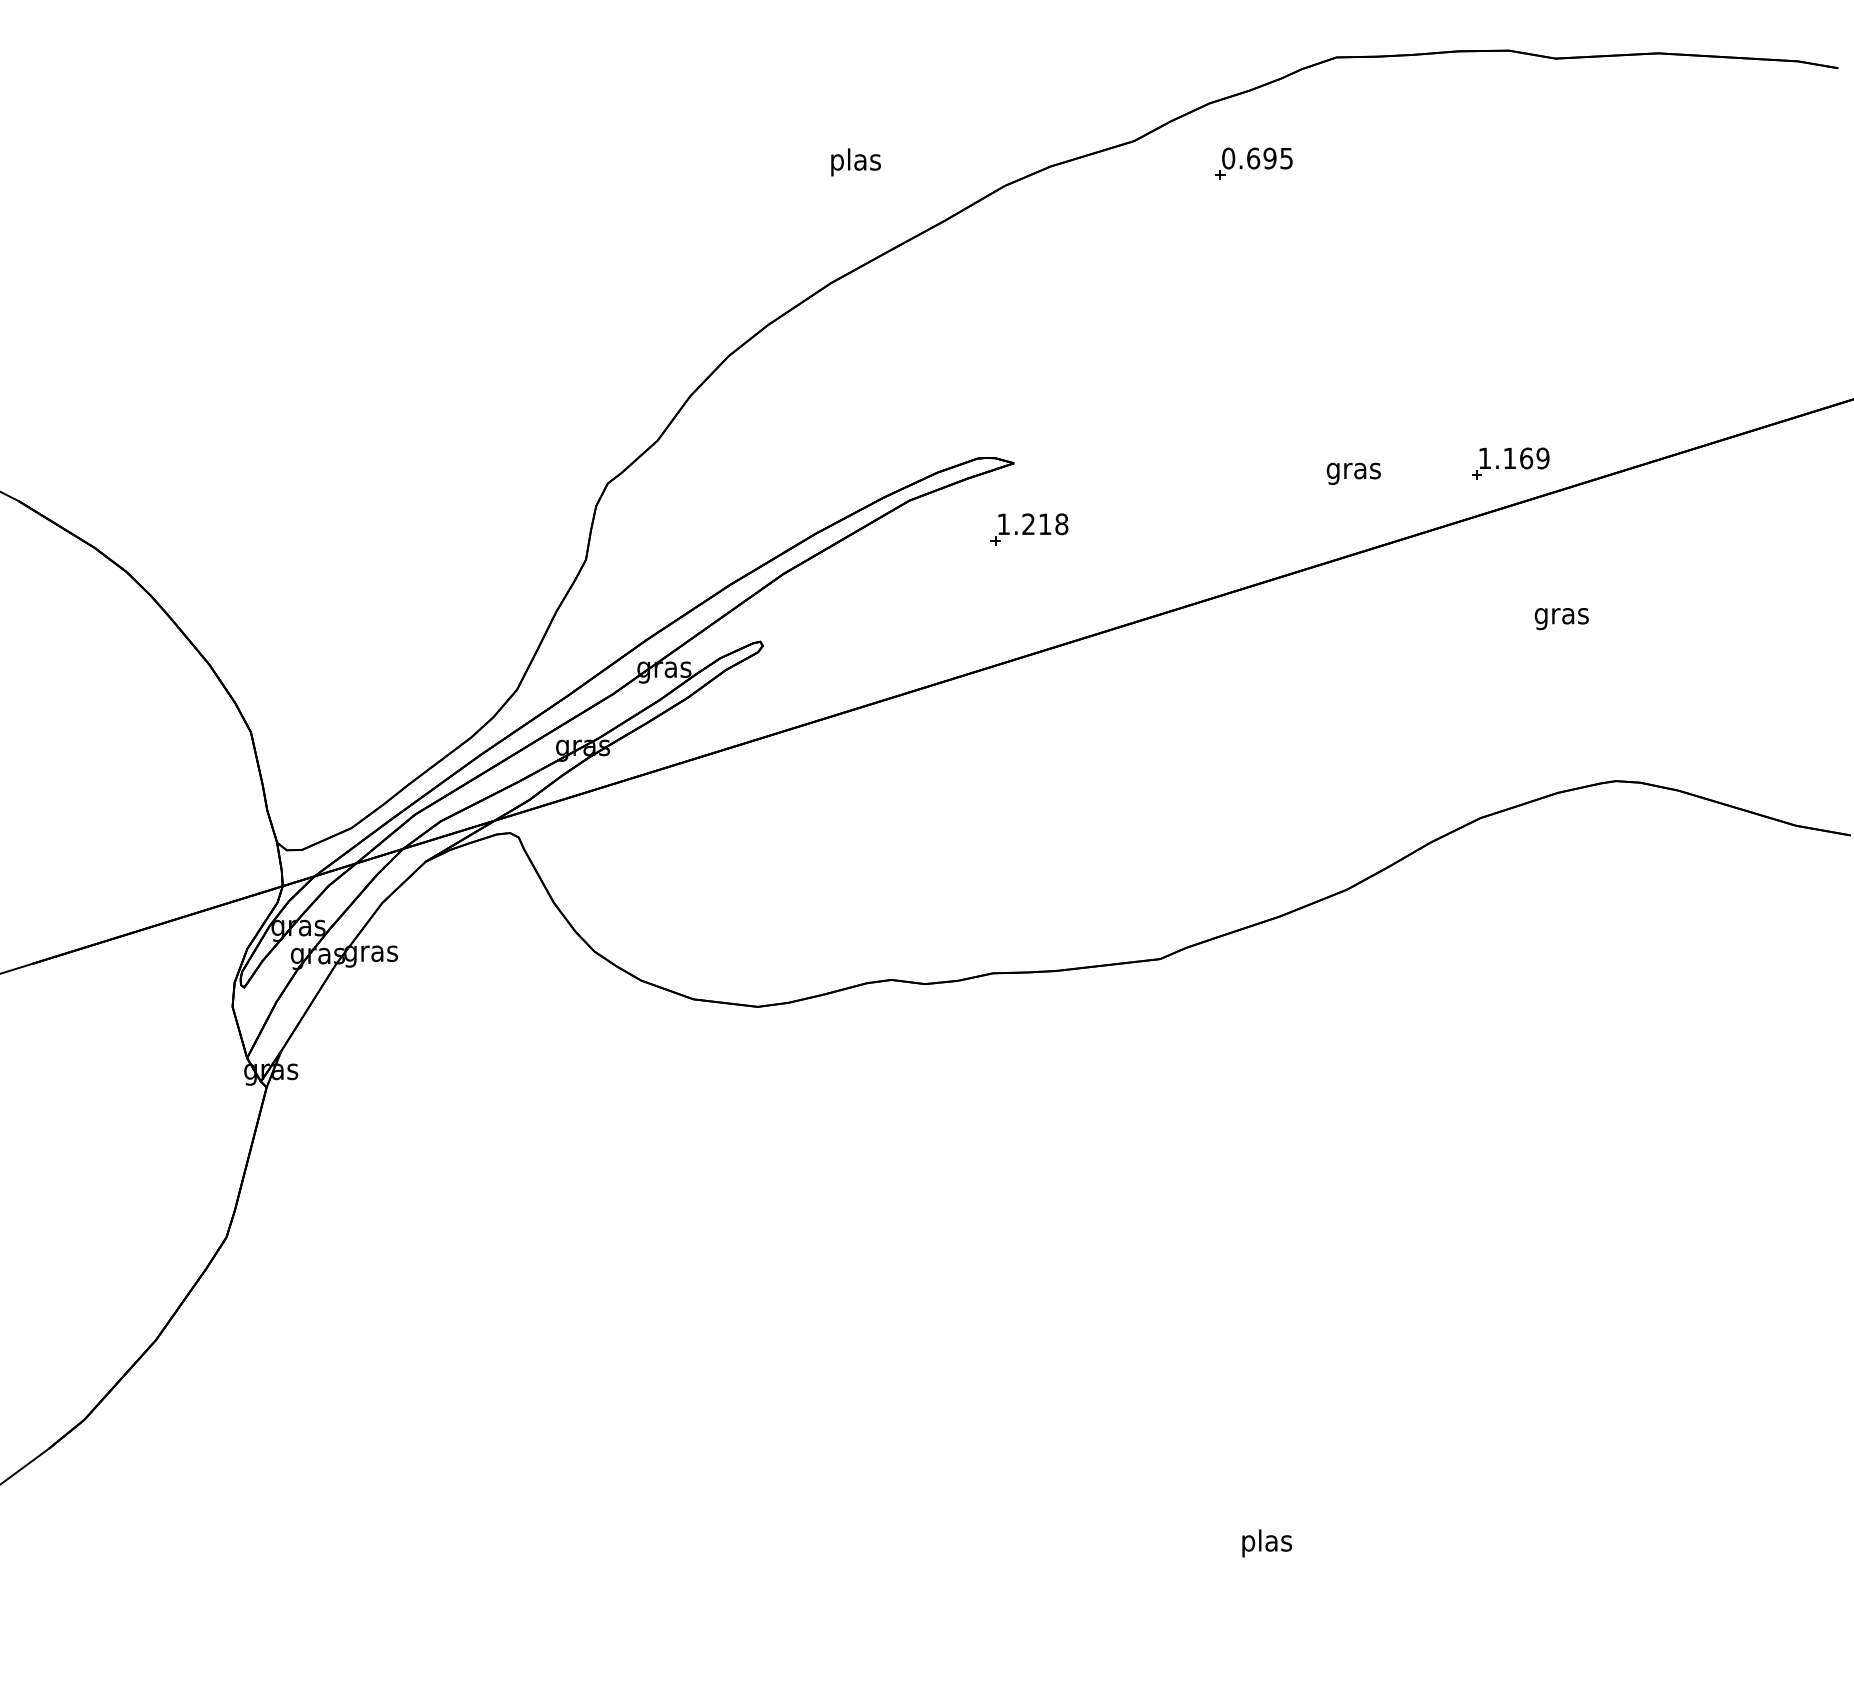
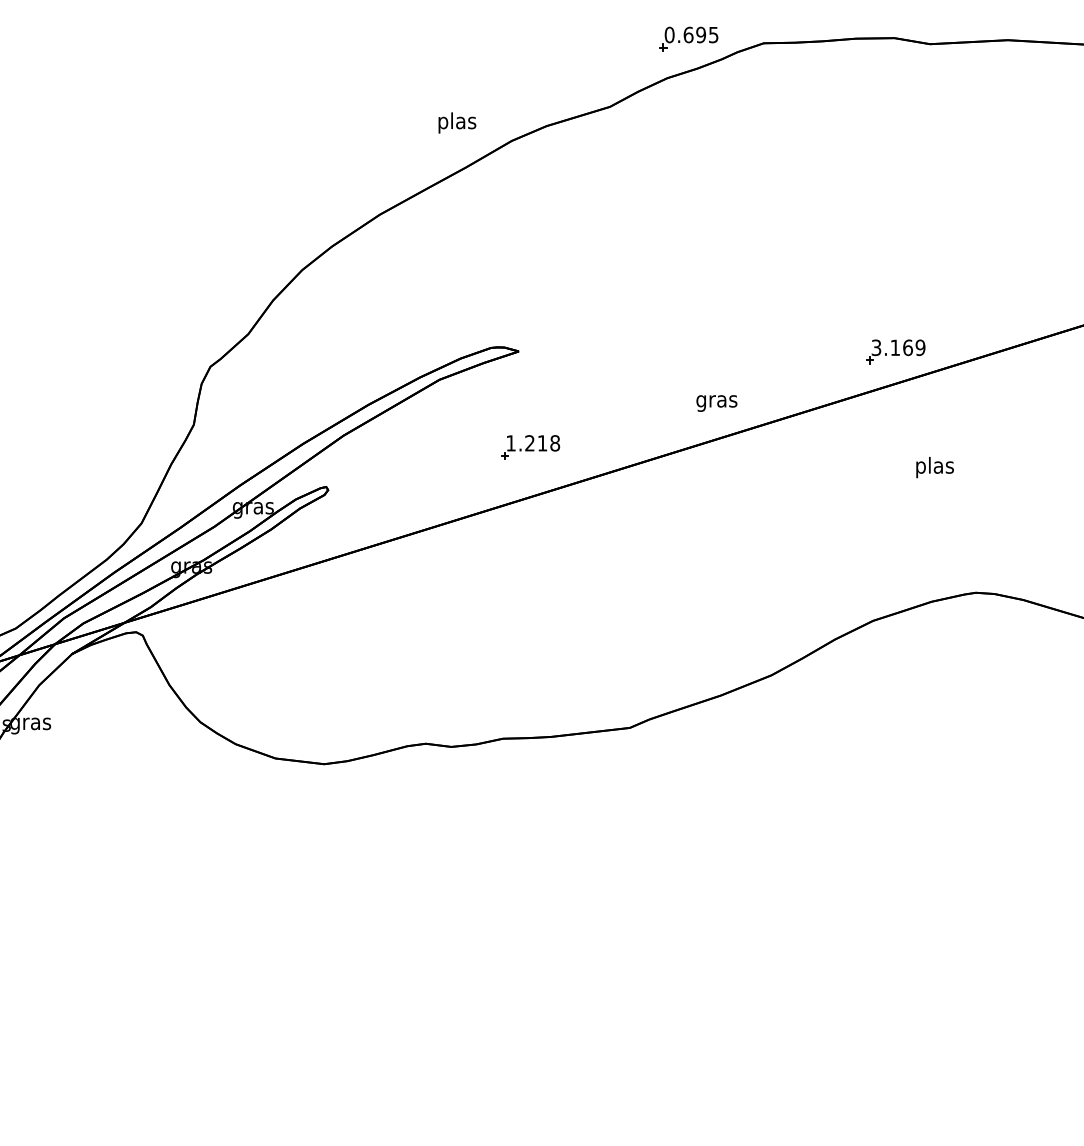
text: (855, 162) -> (456, 123), moved
part: (1253, 163) -> (688, 38), moved
text: (1484, 458) -> (876, 347), 1.169 -> 3.169
text: (1353, 473) -> (716, 403), moved
part: (1029, 529) -> (530, 447), moved
text: (1561, 616) -> (934, 467), gras -> plas

